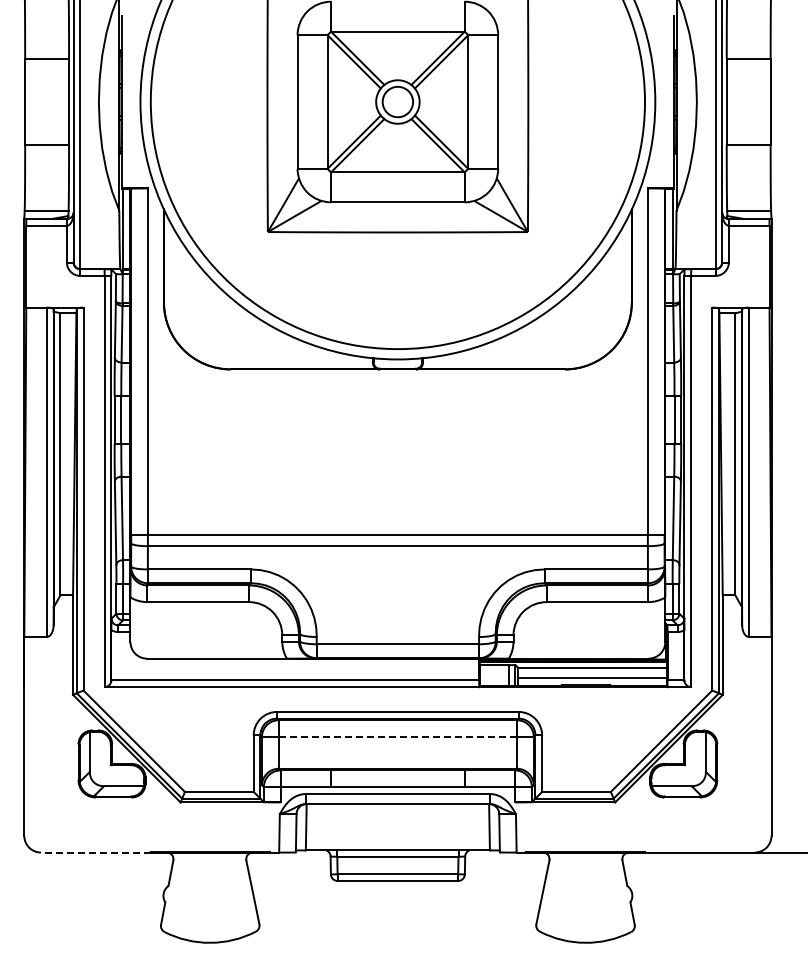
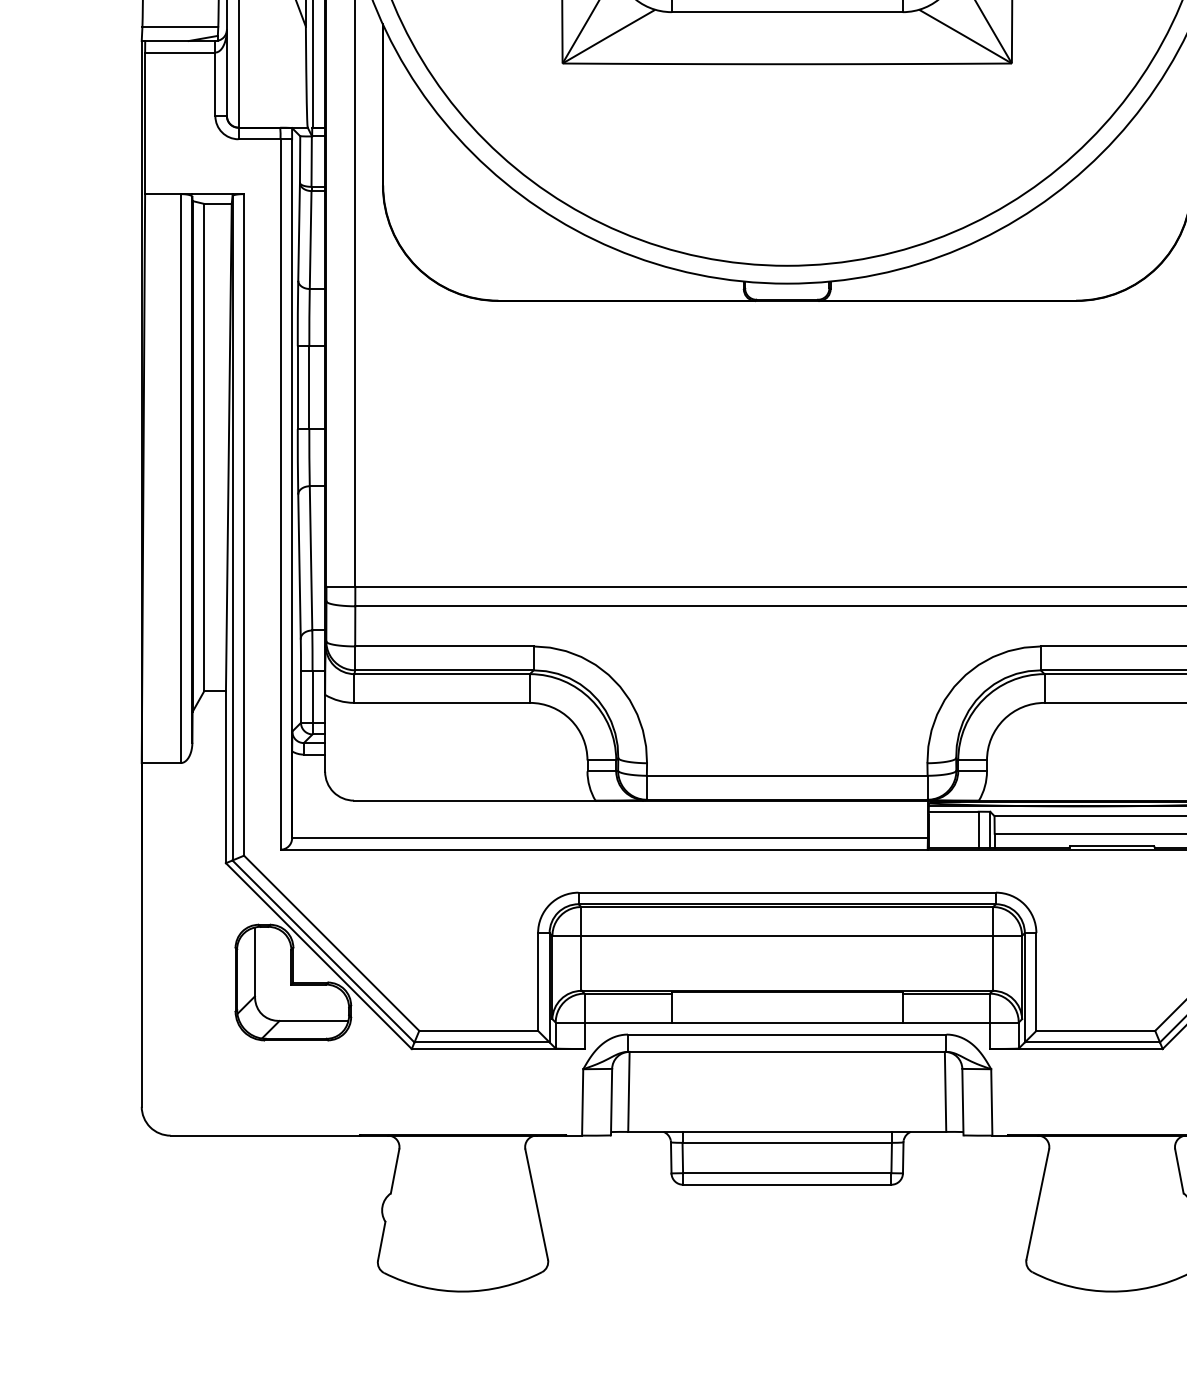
line: (397, 736) -> (786, 935), dashed -> solid
line: (95, 852) -> (264, 1135), dashed -> solid

